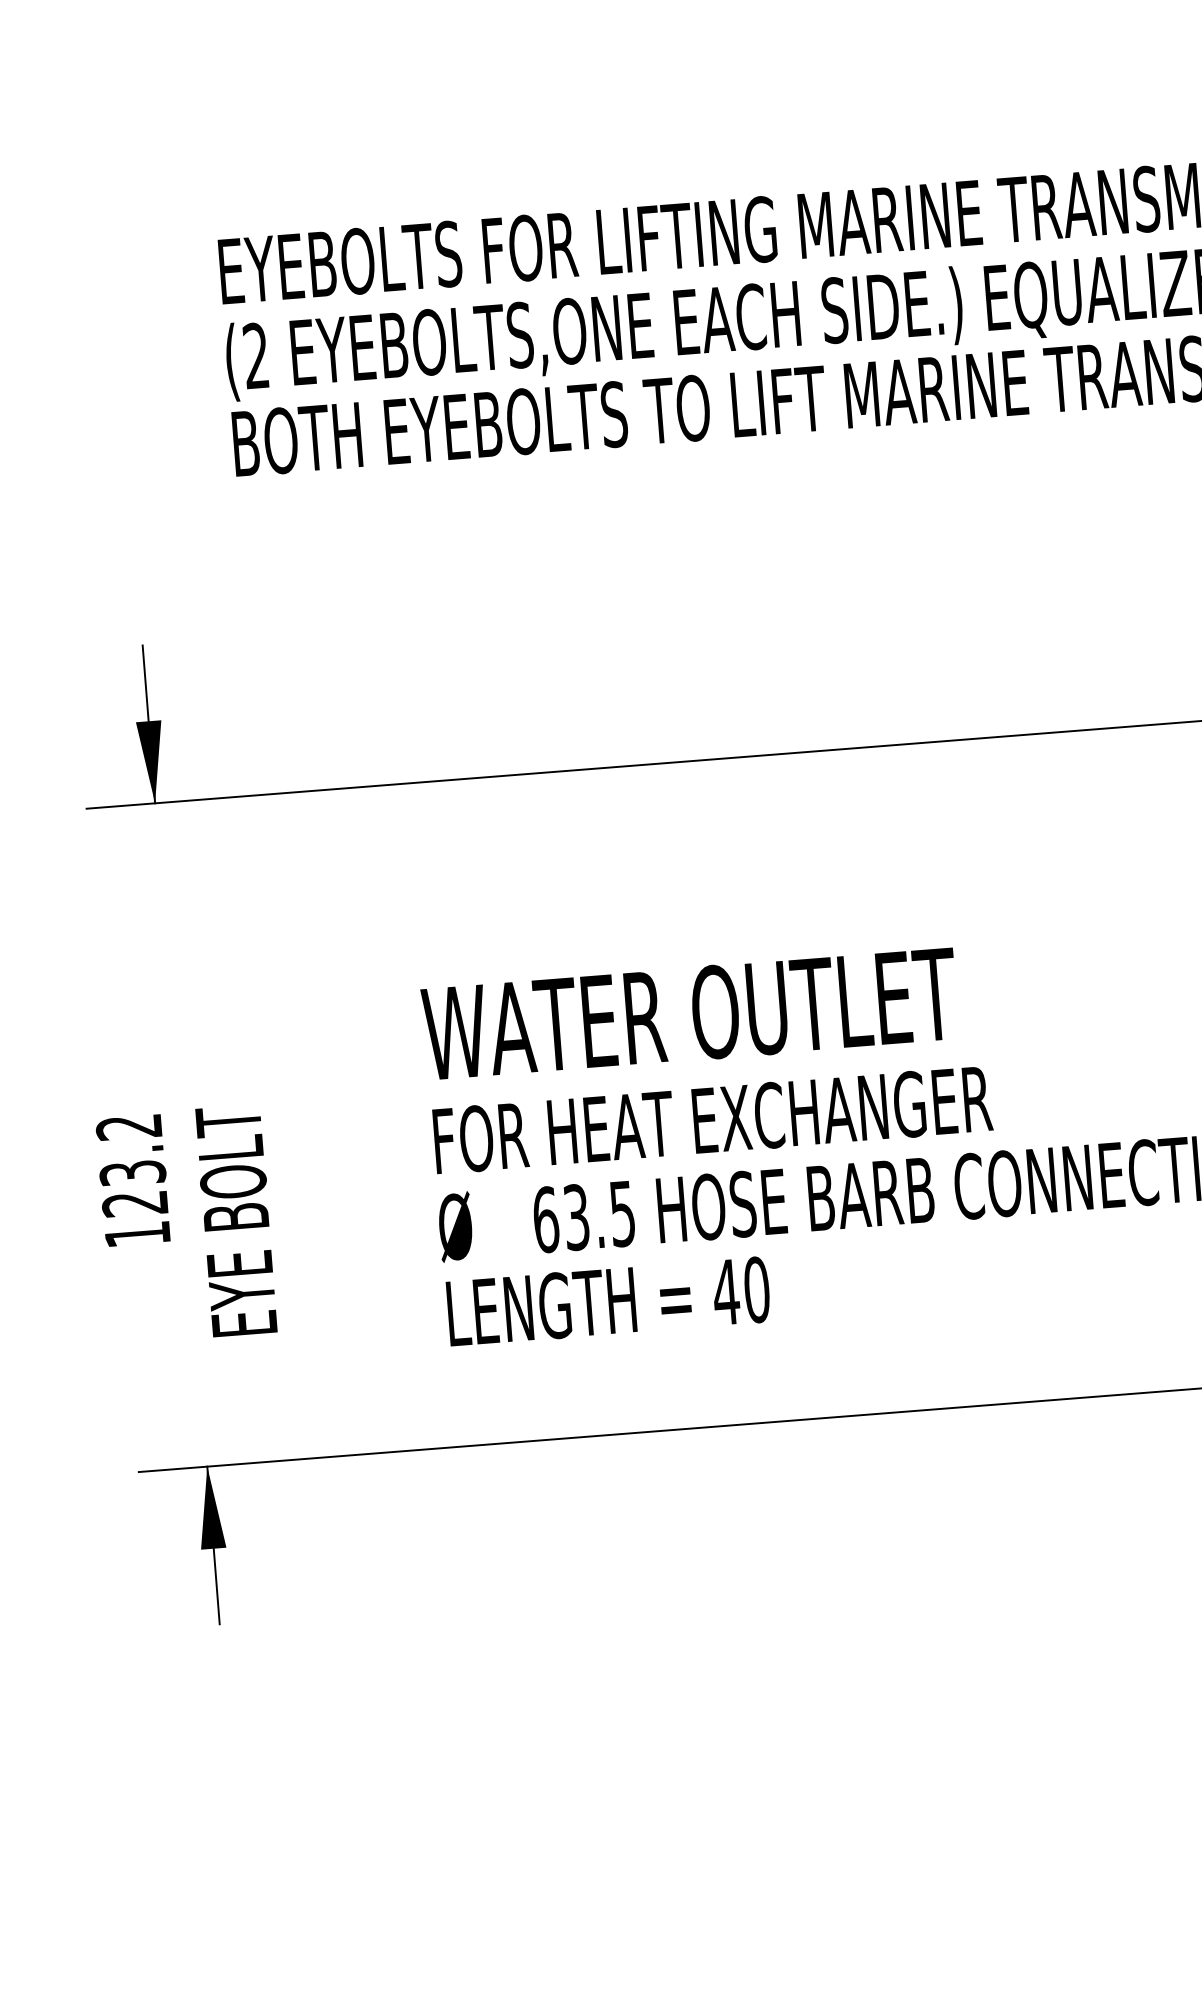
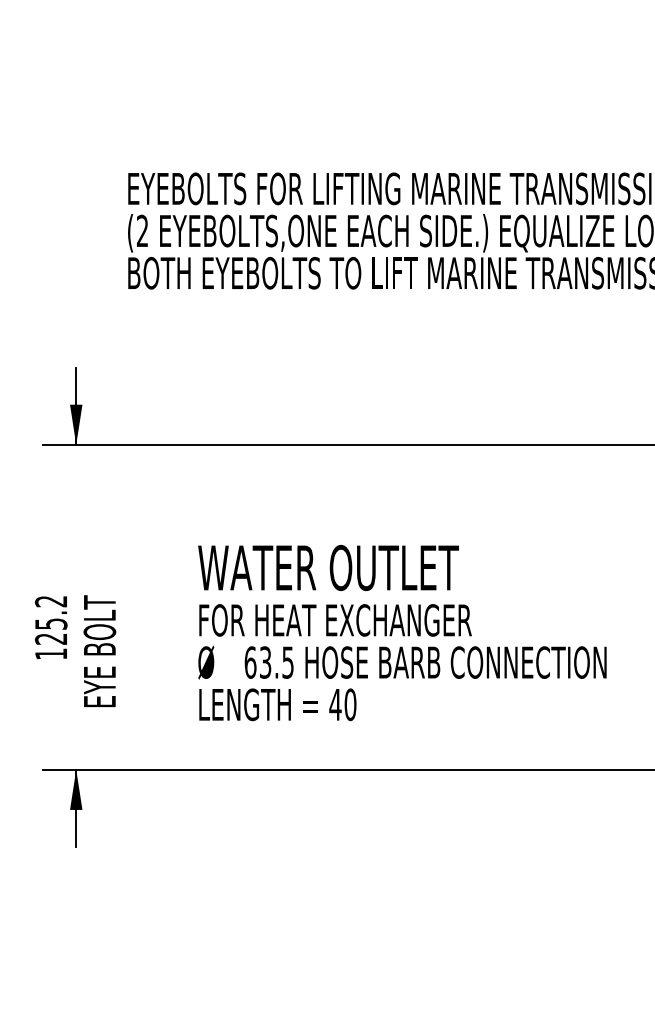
text: (131, 1172) -> (50, 623), 123.2 -> 125.2

